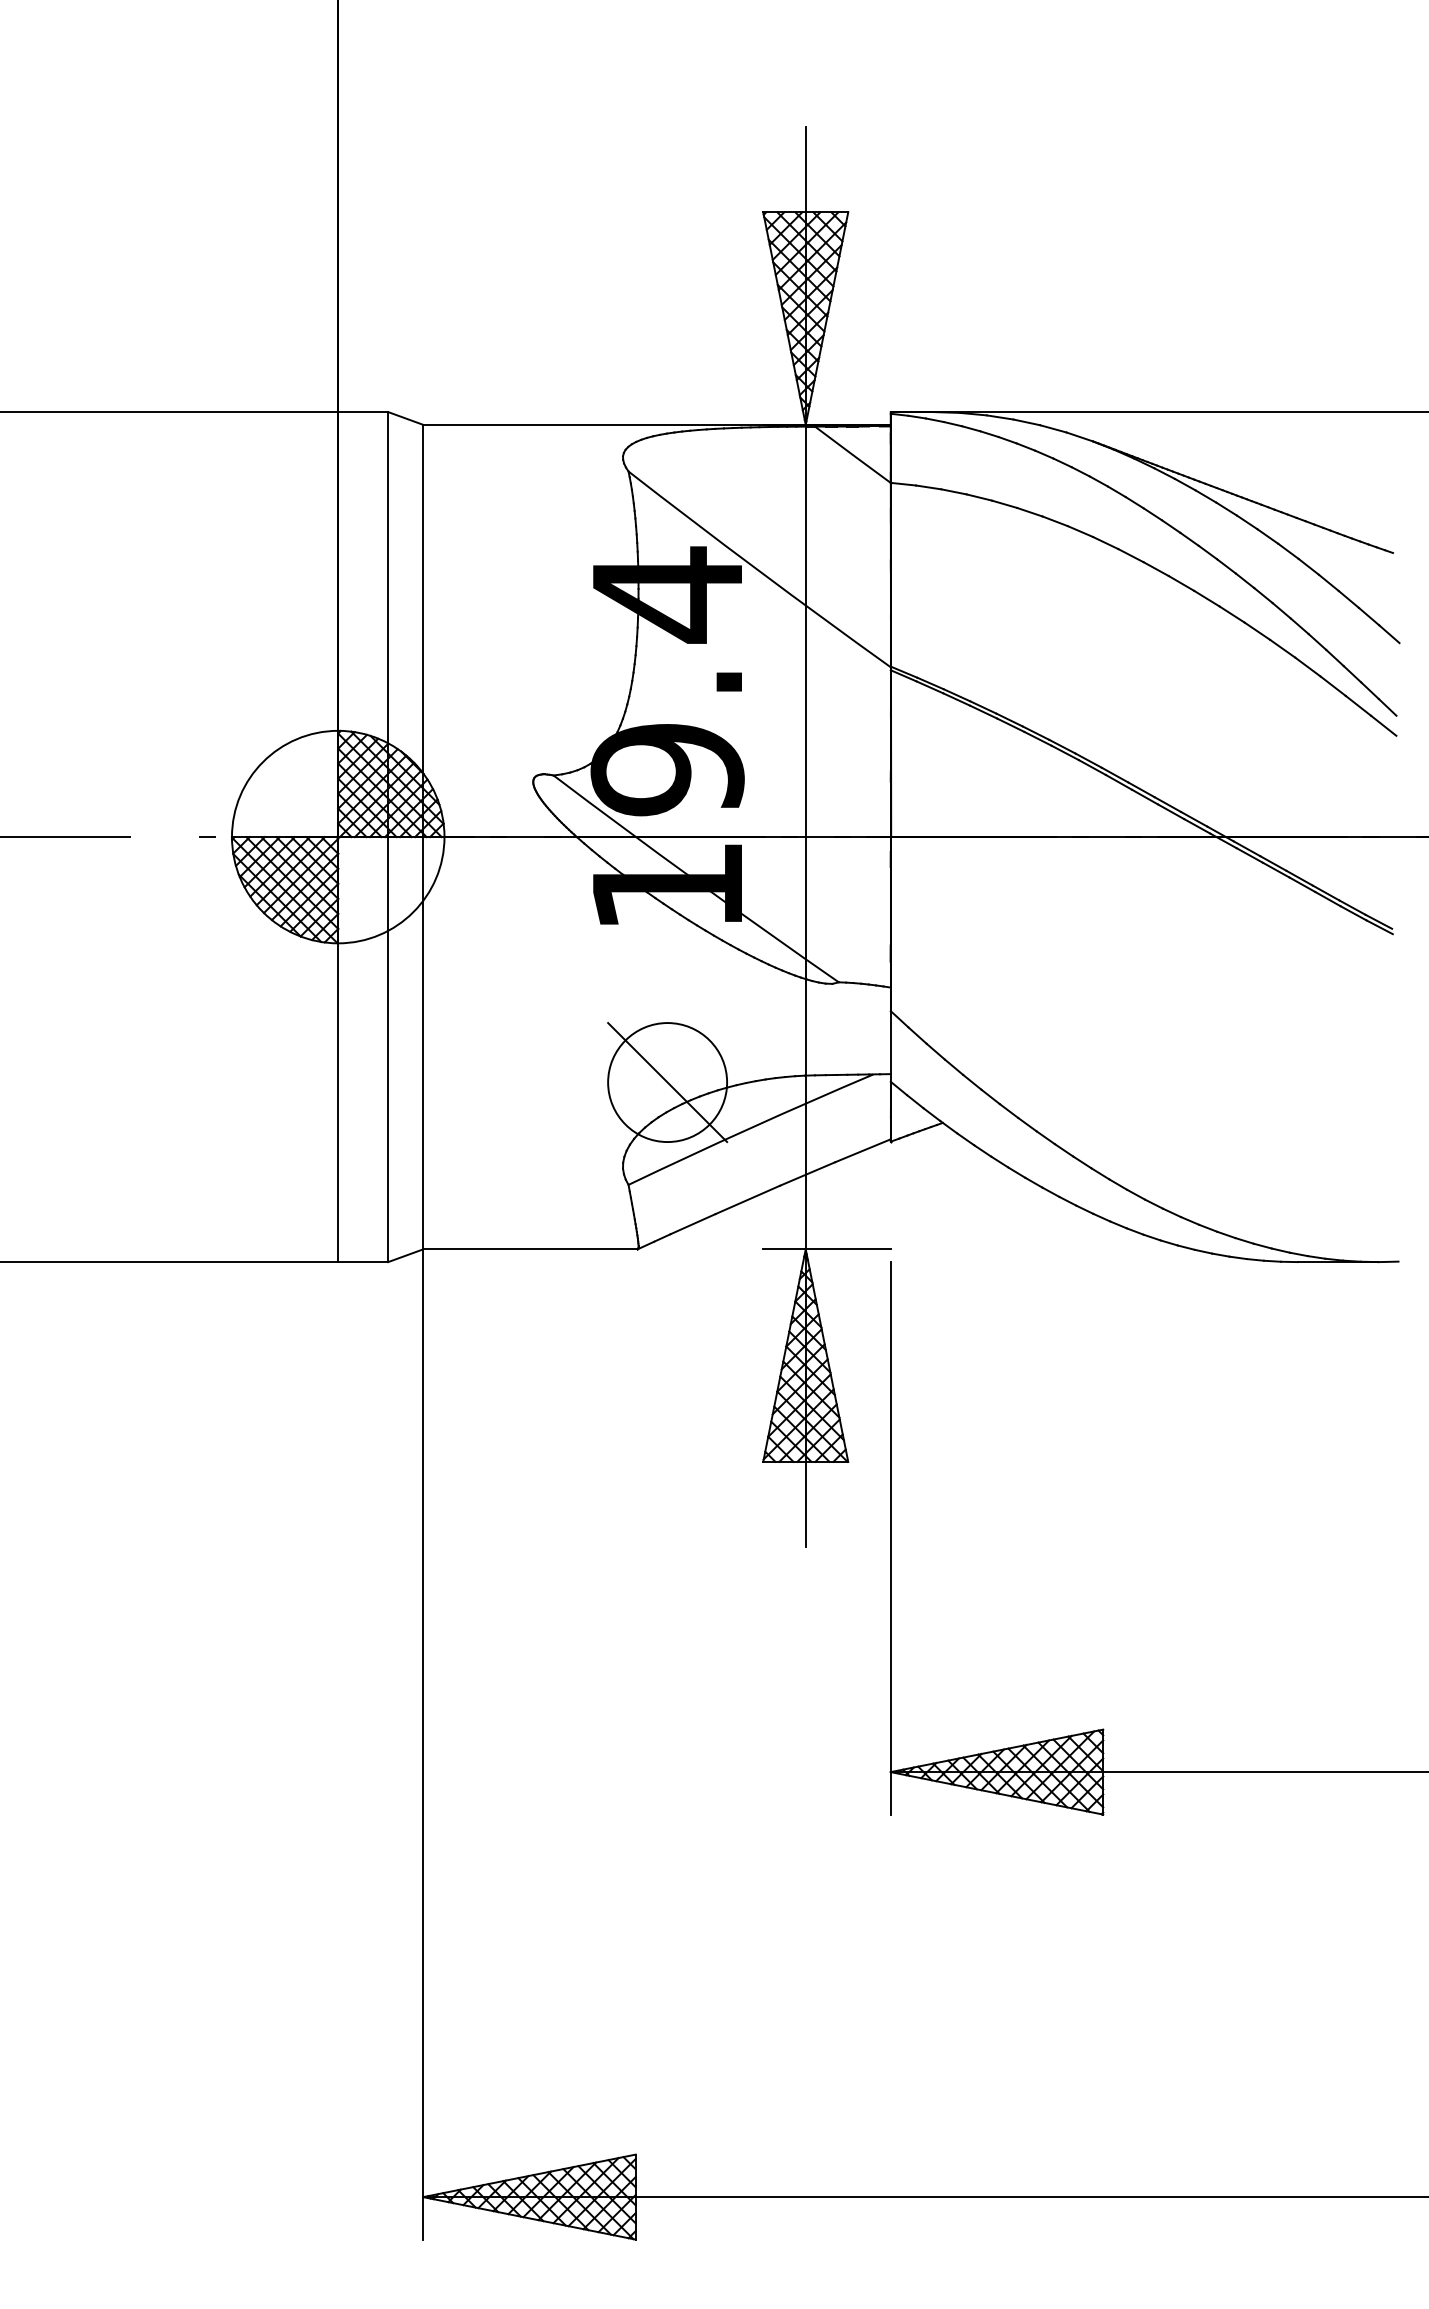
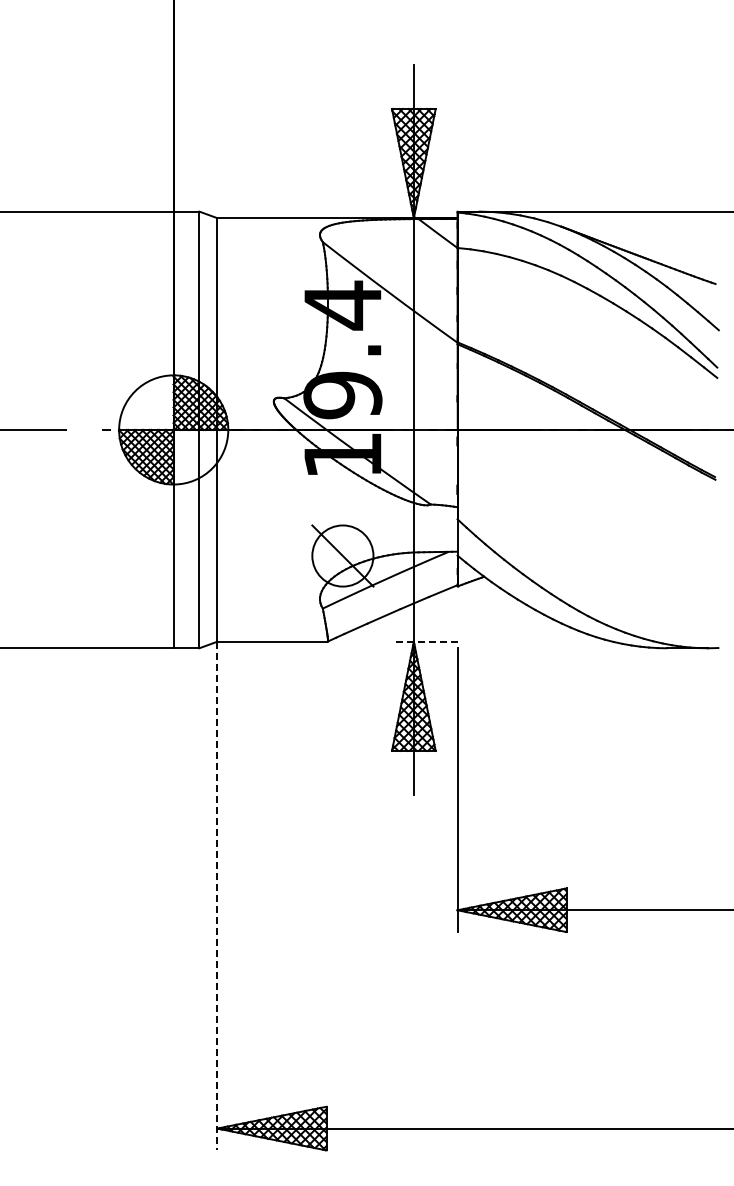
line: (826, 1248) -> (424, 641), solid -> dashed
line: (423, 1745) -> (217, 896), solid -> dashed

